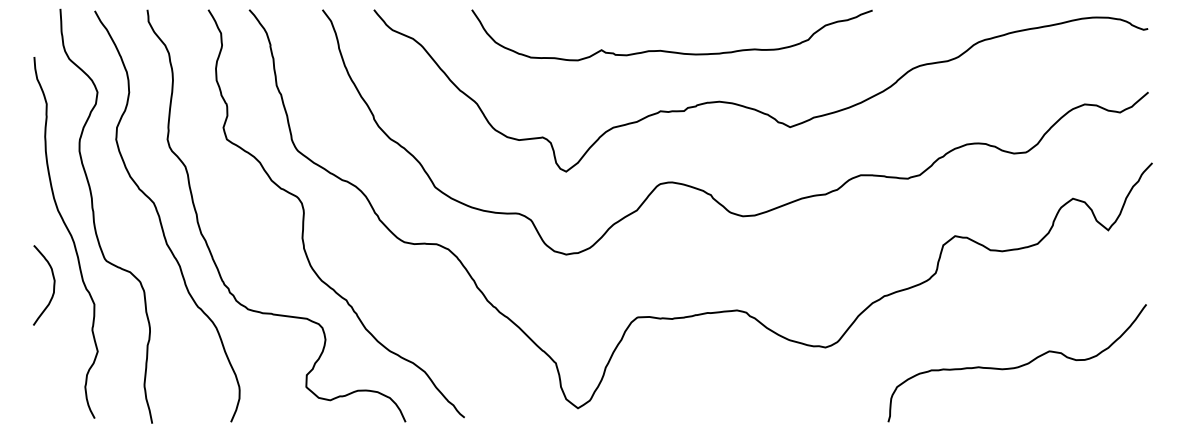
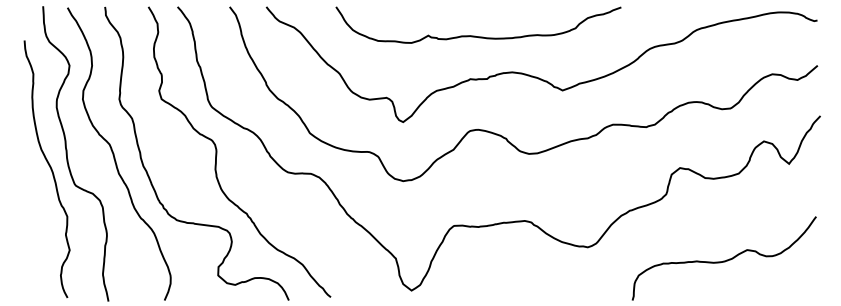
curve: (52, 285) -> (37, 203), removed

